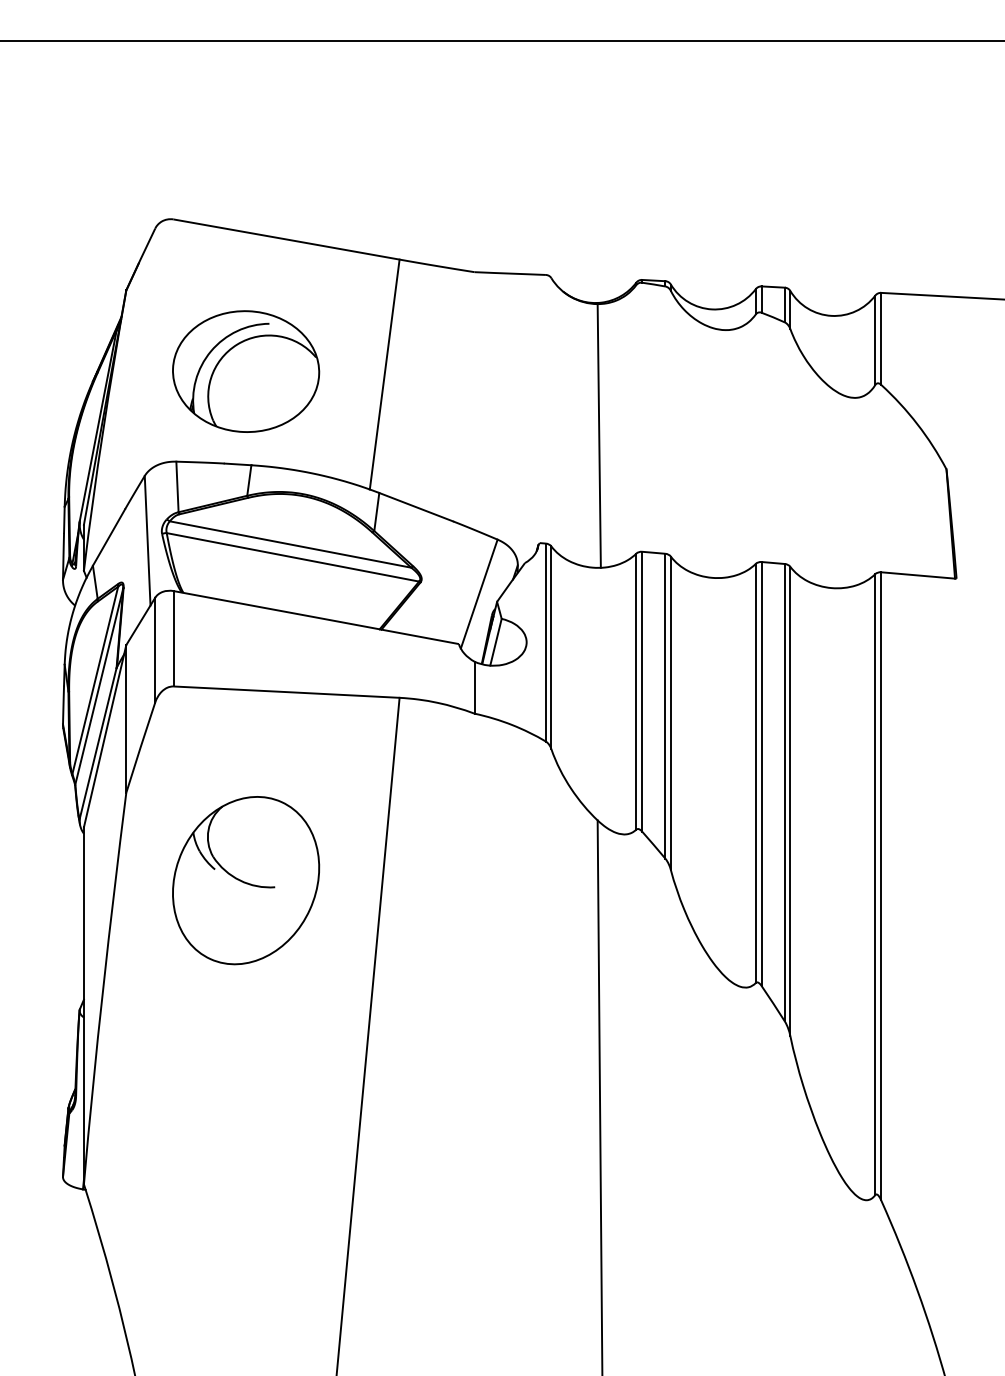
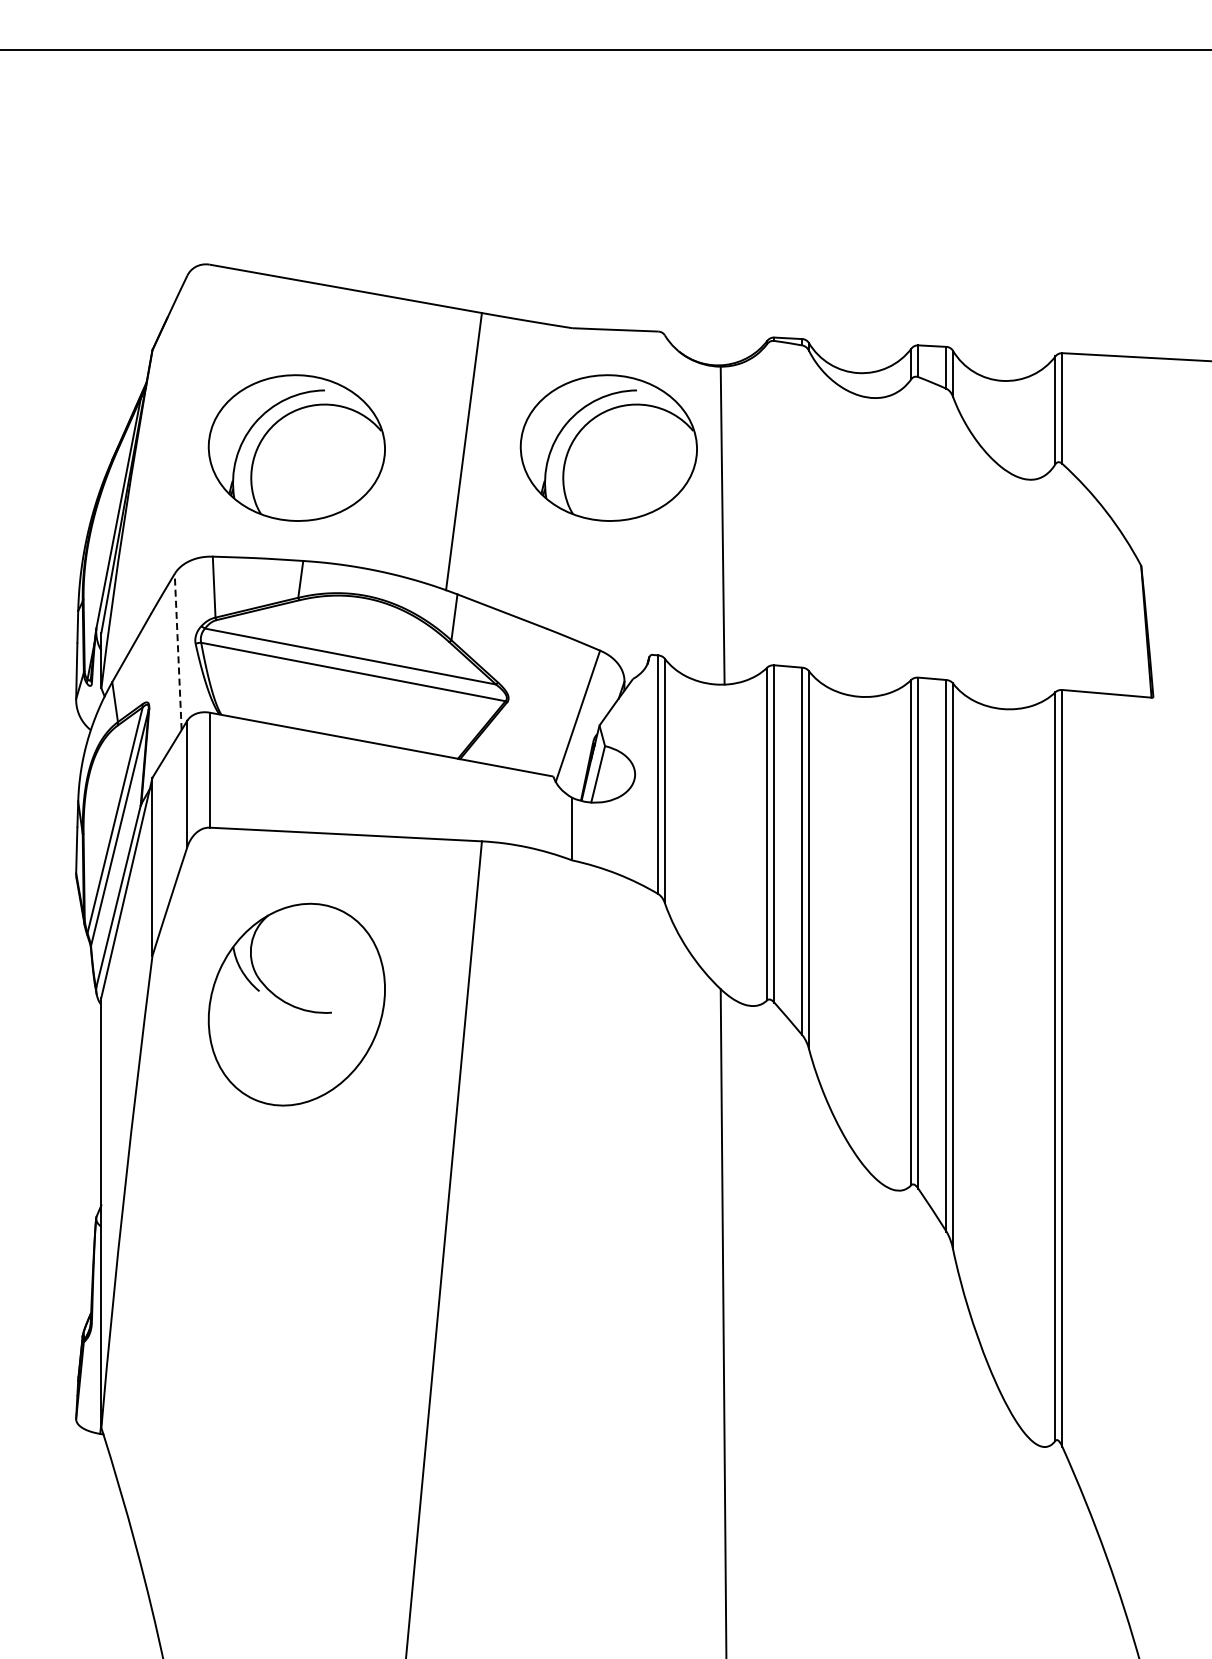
part: (504, 371) -> (608, 447), added
line: (147, 540) -> (178, 651), solid -> dashed
part: (245, 880) -> (296, 1004), moved

